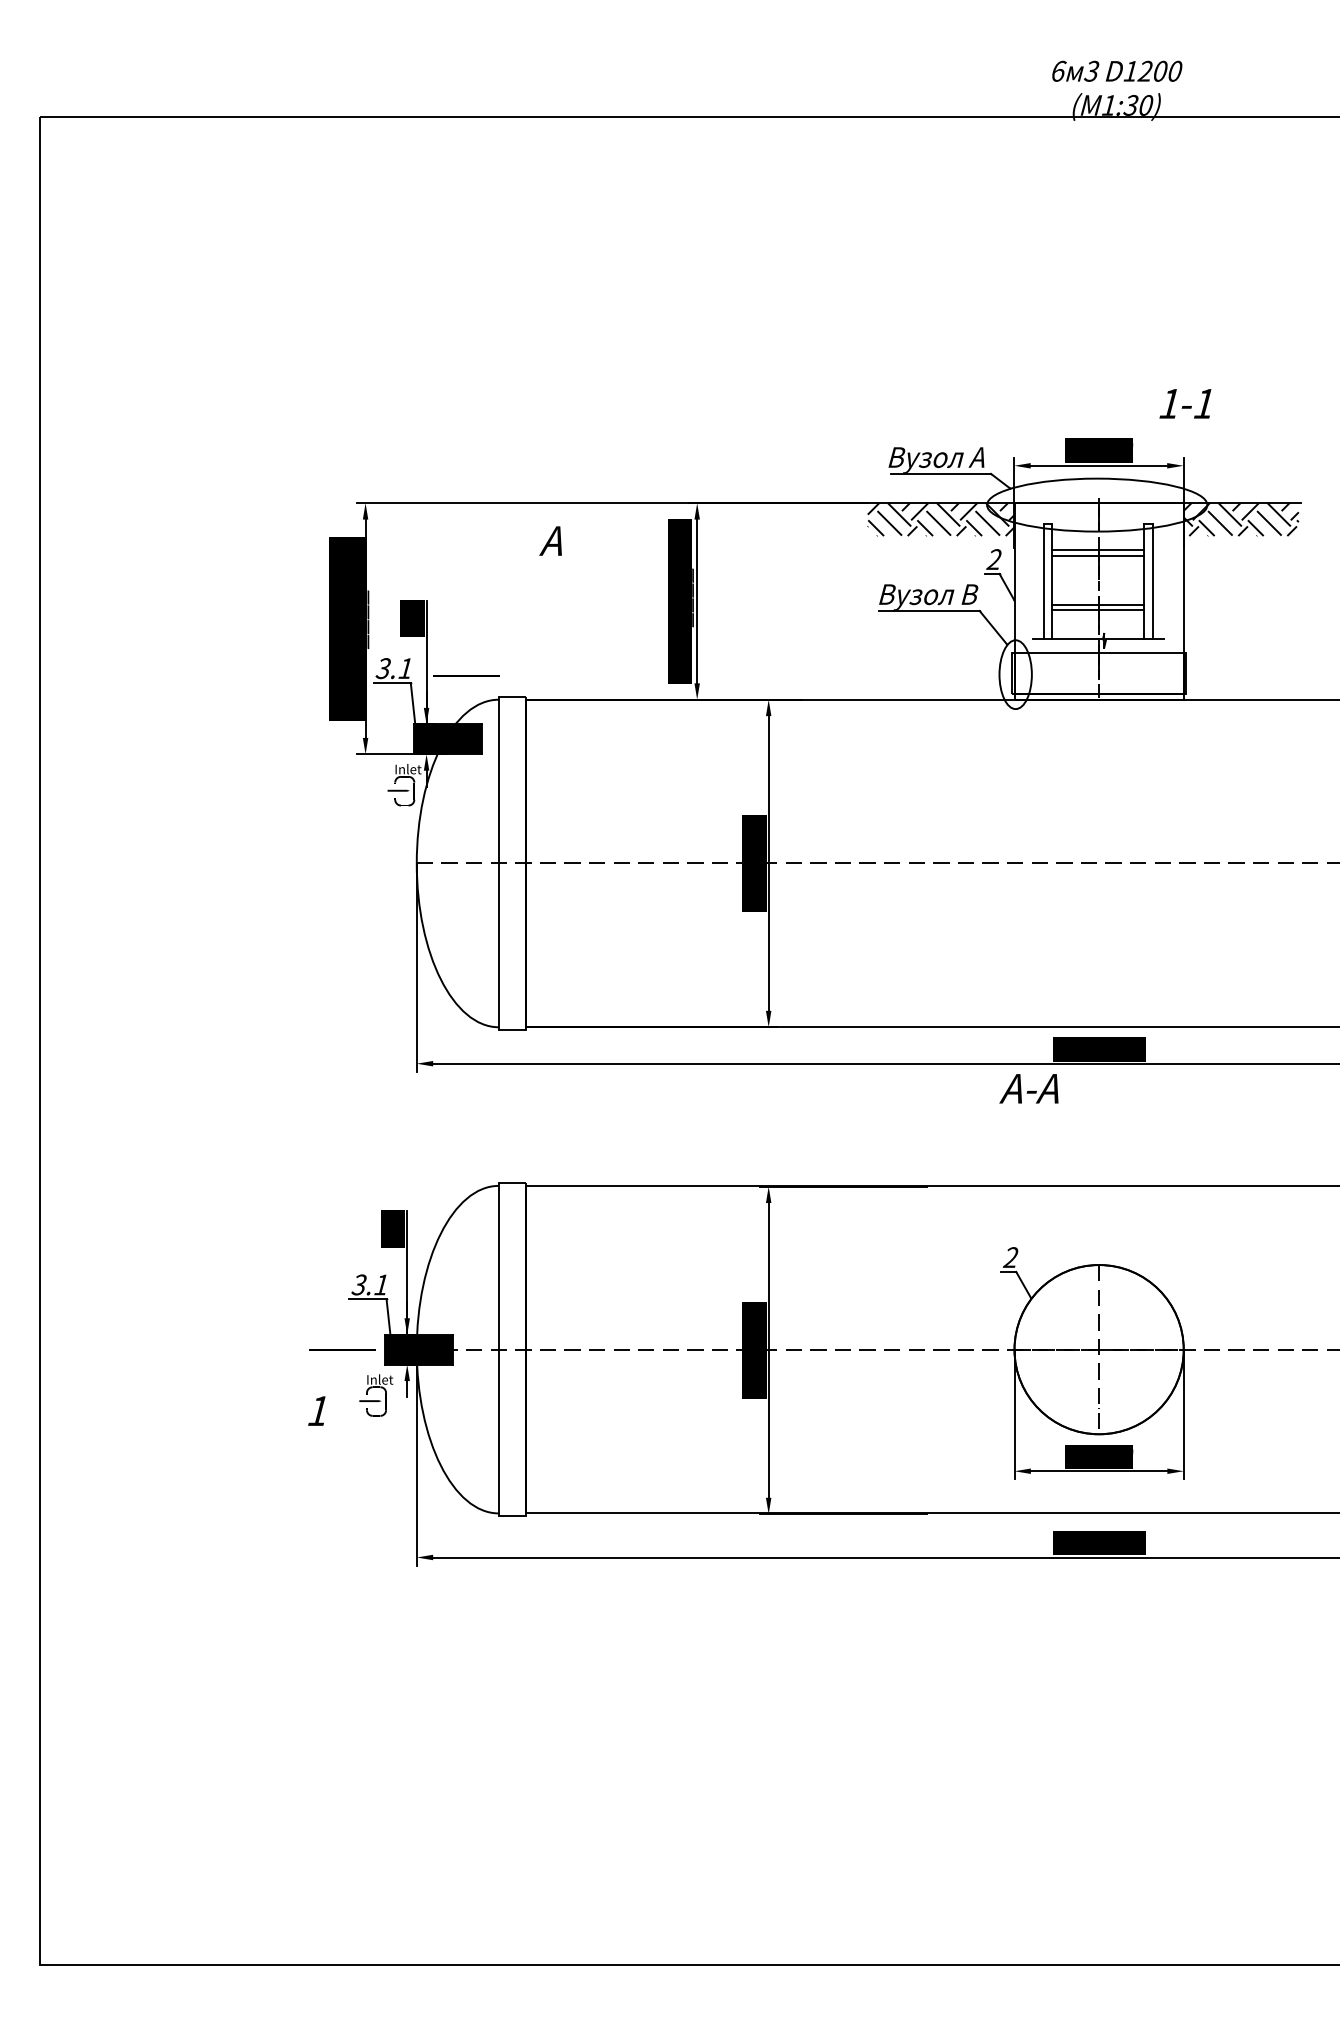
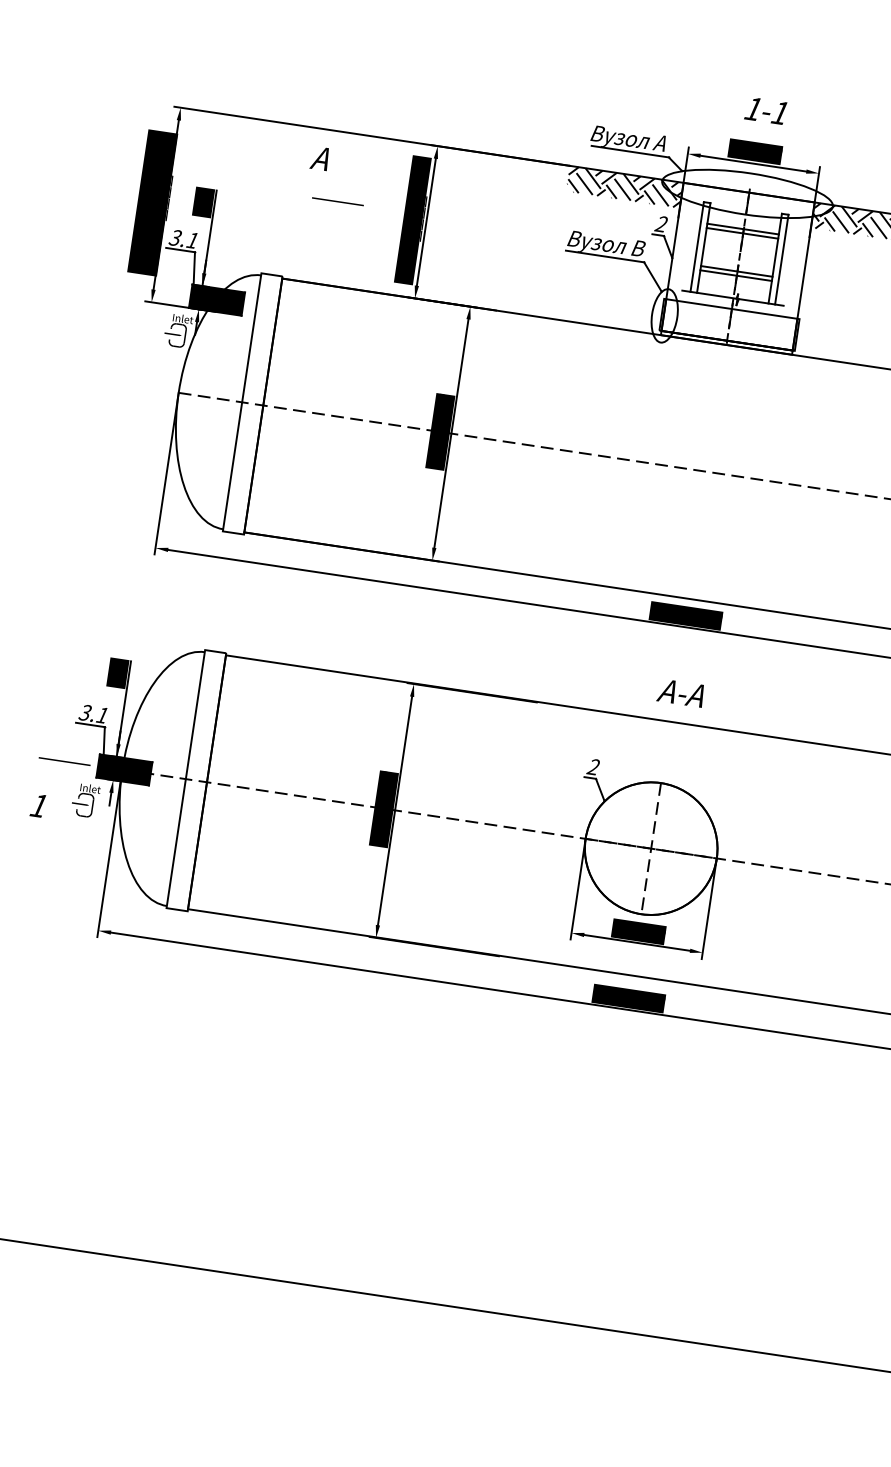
text: (1185, 403) -> (765, 110), moved
line: (466, 675) -> (337, 201), moved
text: (1028, 1088) -> (680, 692), moved

